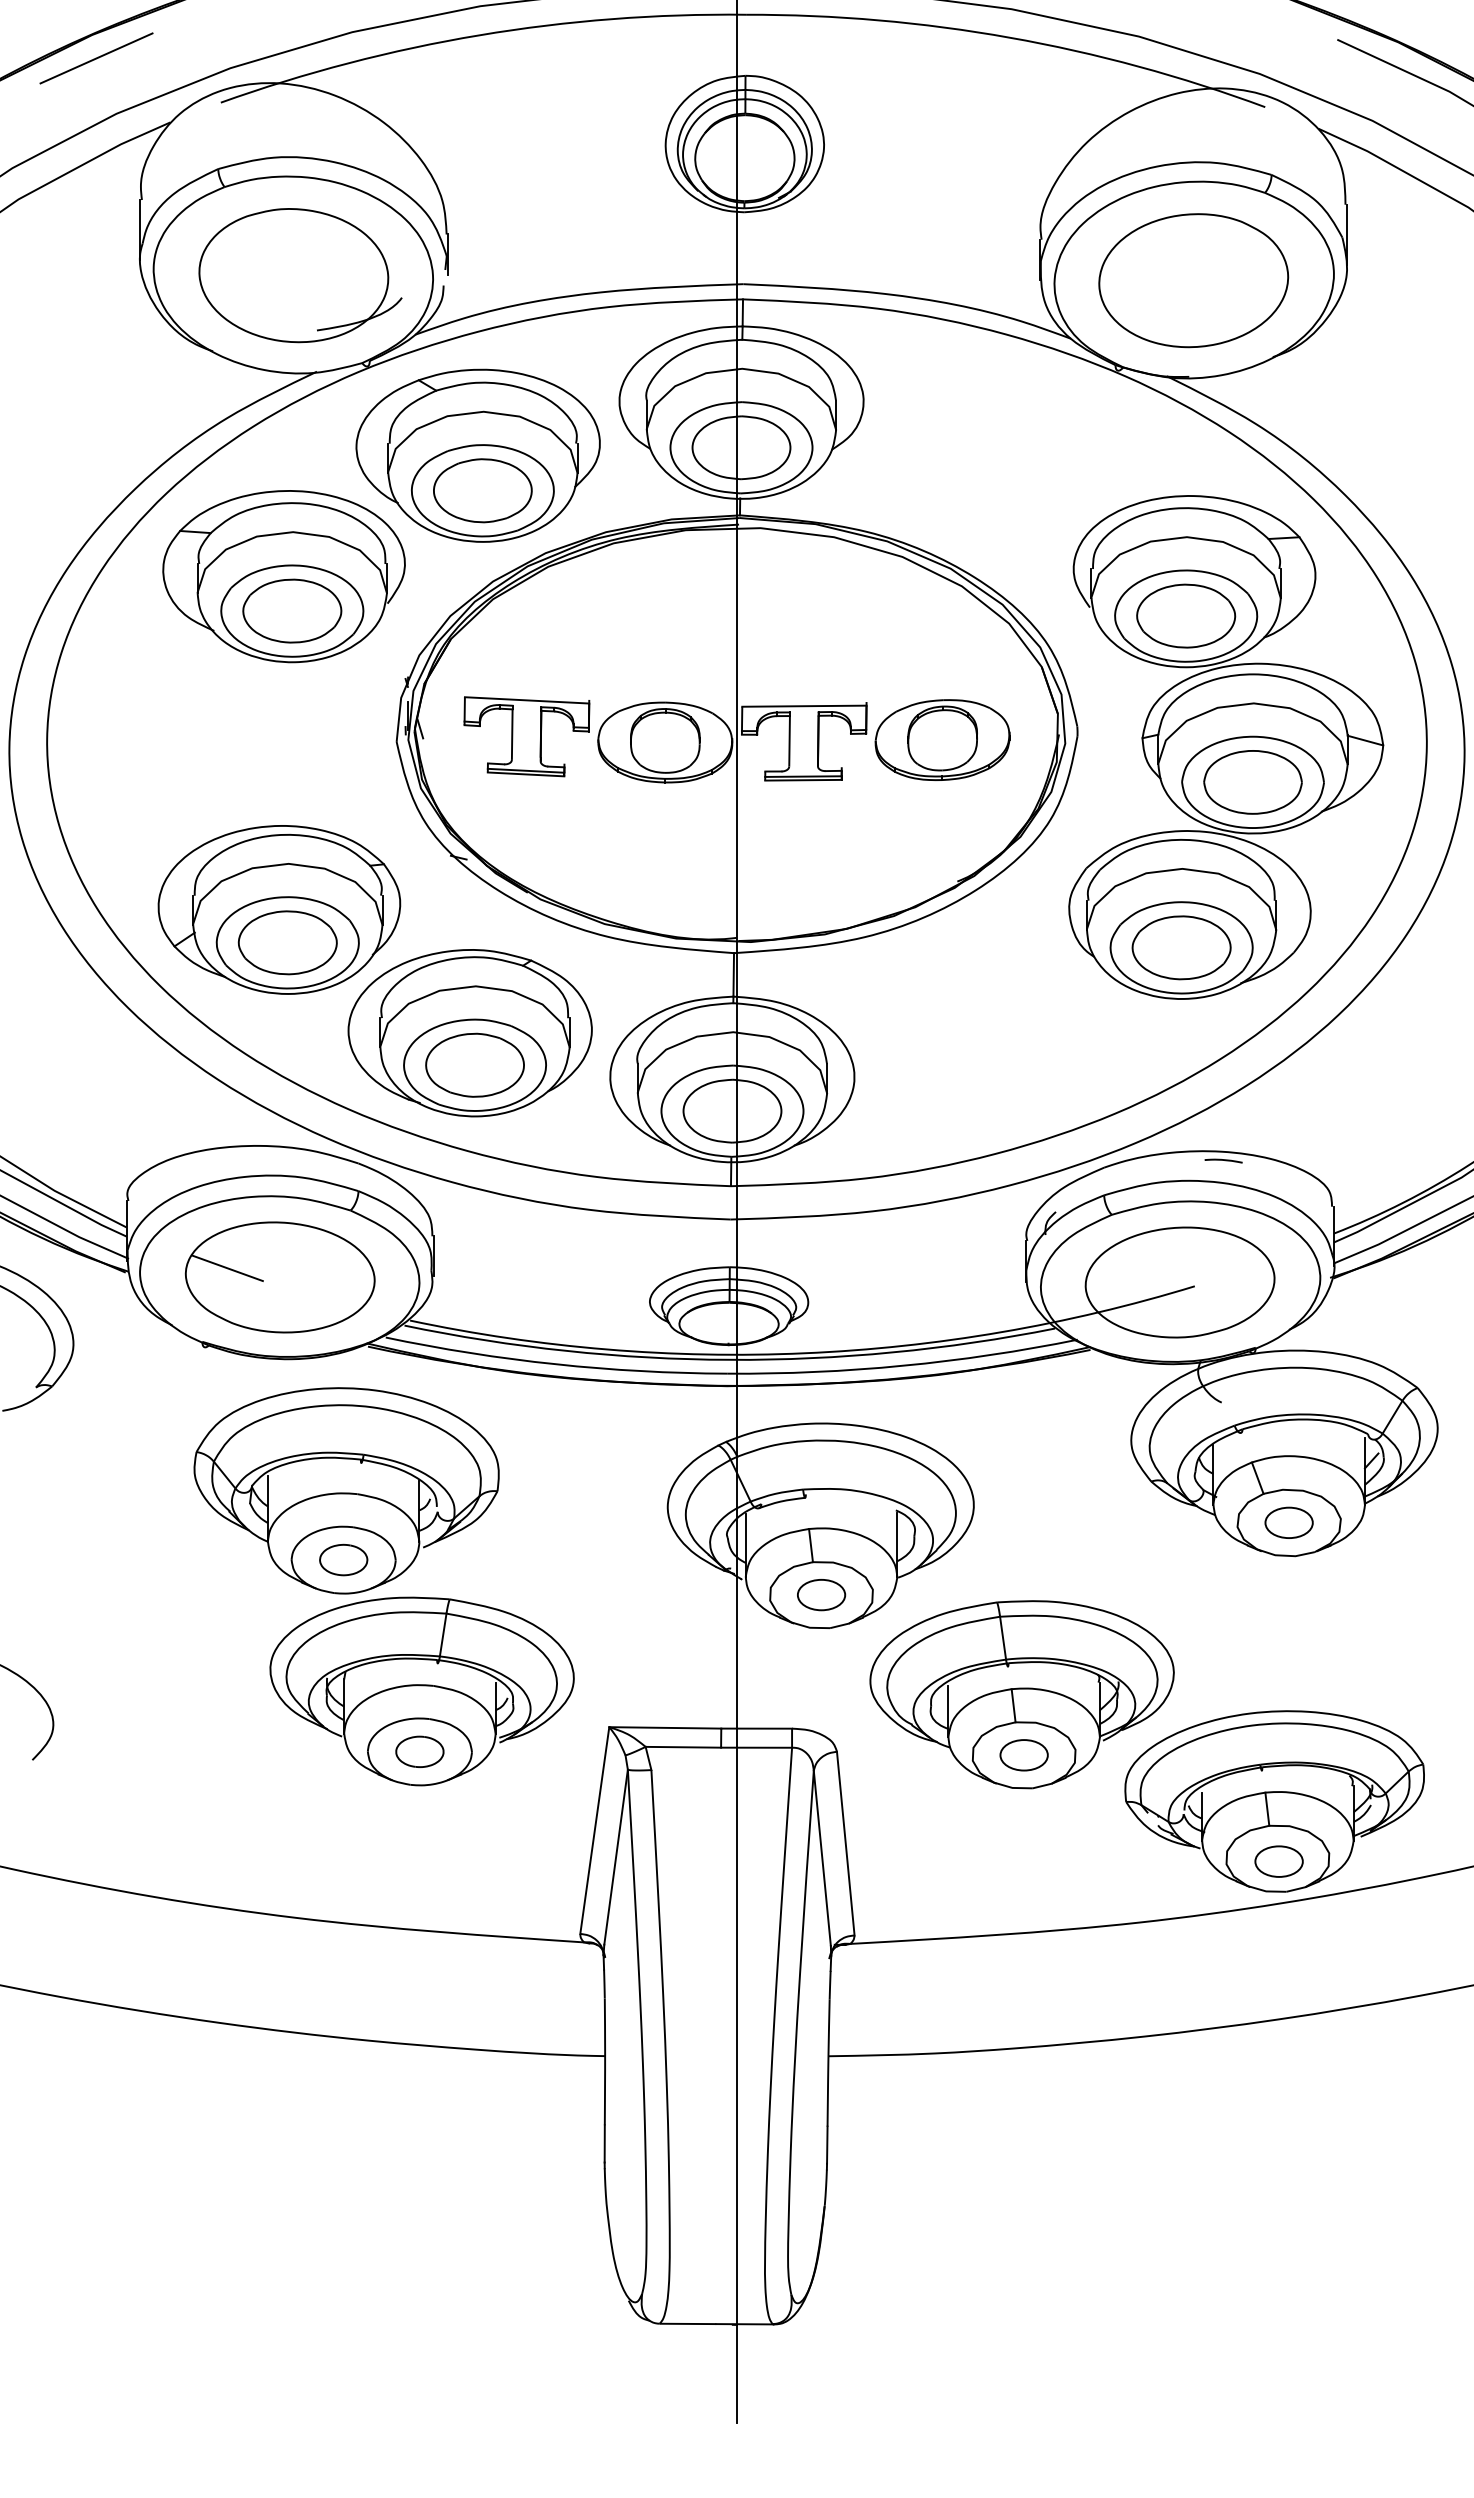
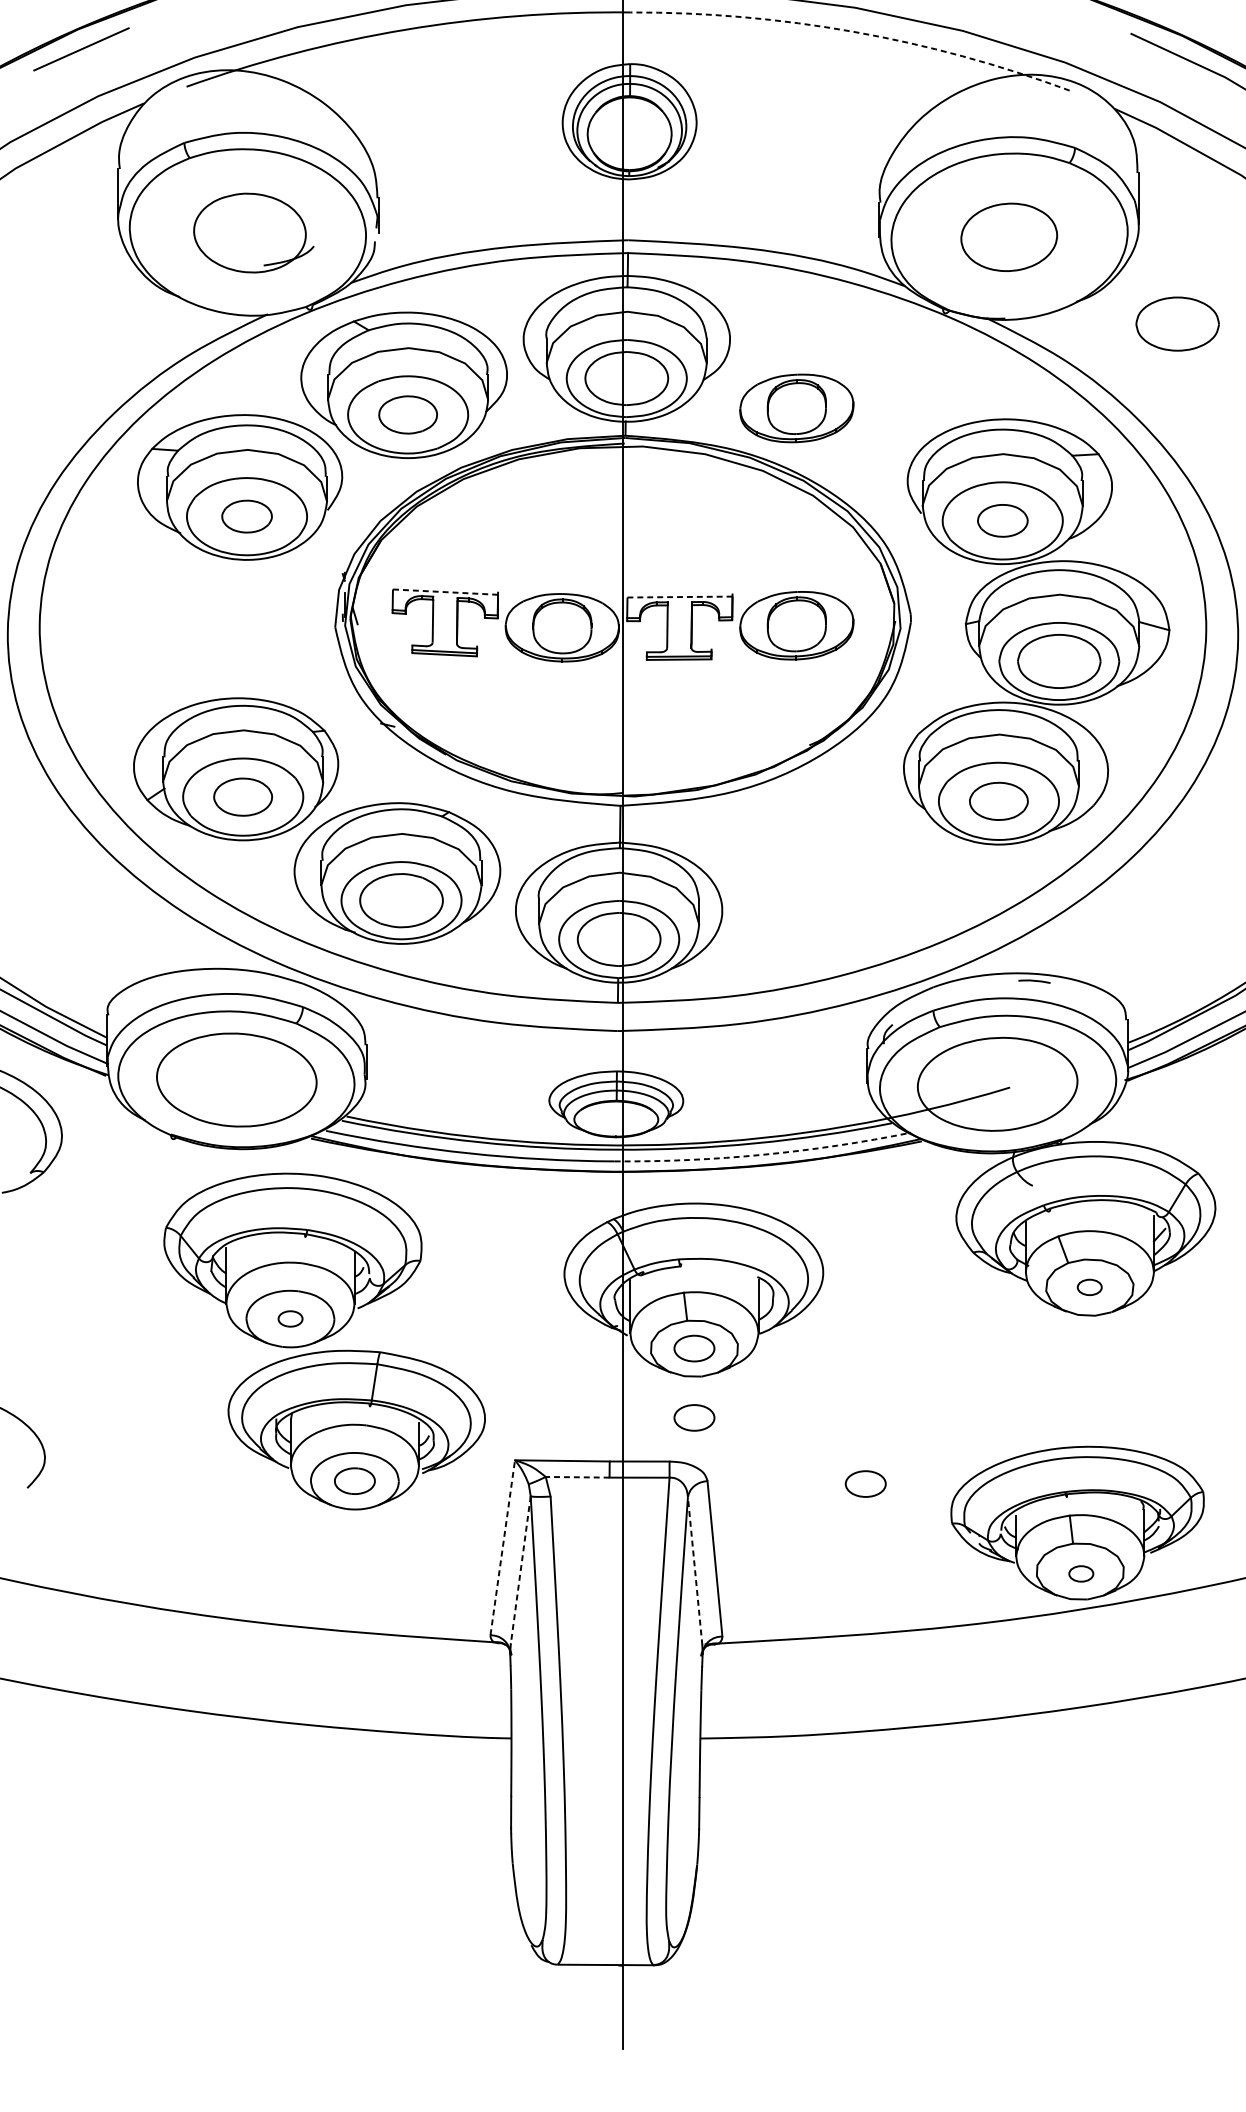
arc: (1009, 37) -> (853, 31), solid -> dashed
part: (300, 275) -> (253, 232), size x0.7
part: (1193, 280) -> (1008, 237), size x0.6
part: (1392, 383) -> (1177, 324), added
part: (942, 482) -> (796, 407), added
part: (482, 490) -> (407, 414), size x0.7
part: (292, 610) -> (247, 516), size x0.6
part: (1186, 615) -> (1003, 520), size x0.6
line: (526, 700) -> (445, 592), solid -> dashed
line: (803, 706) -> (679, 597), solid -> dashed
part: (287, 942) -> (242, 796), size x0.7
part: (1181, 947) -> (998, 801), size x0.7
line: (226, 1268) -> (191, 1072), removed
arc: (903, 1365) -> (763, 1154), solid -> dashed
part: (1288, 1522) -> (1089, 1287), size x0.6
part: (343, 1559) -> (290, 1318), size x0.6
part: (821, 1677) -> (694, 1418), added
part: (1021, 1694) -> (863, 1432), removed
line: (683, 1747) -> (577, 1477), solid -> dashed
line: (594, 1830) -> (502, 1547), solid -> dashed
line: (616, 1857) -> (521, 1570), solid -> dashed
line: (822, 1857) -> (695, 1570), solid -> dashed
part: (1278, 1861) -> (1080, 1573), size x0.6

